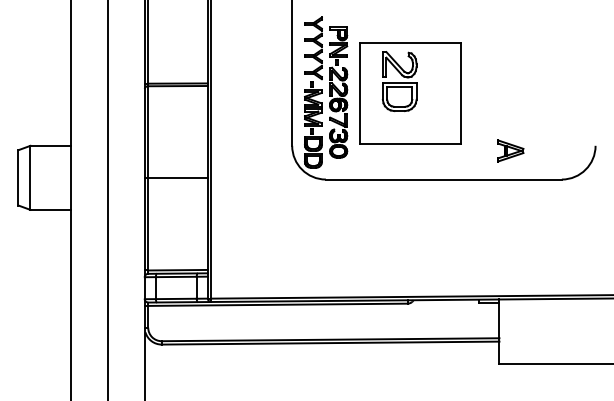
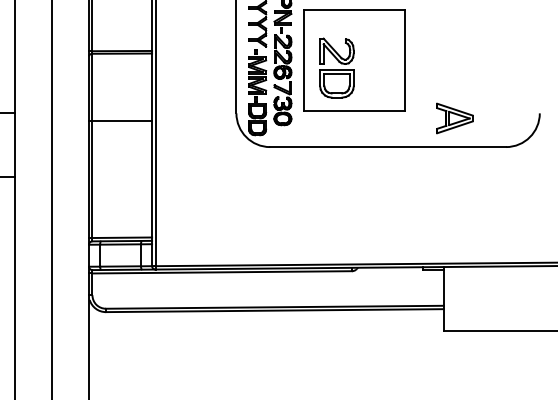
part: (399, 81) -> (336, 68), moved
part: (510, 150) -> (454, 118), size x1.4
line: (175, 177) -> (119, 121), moved

